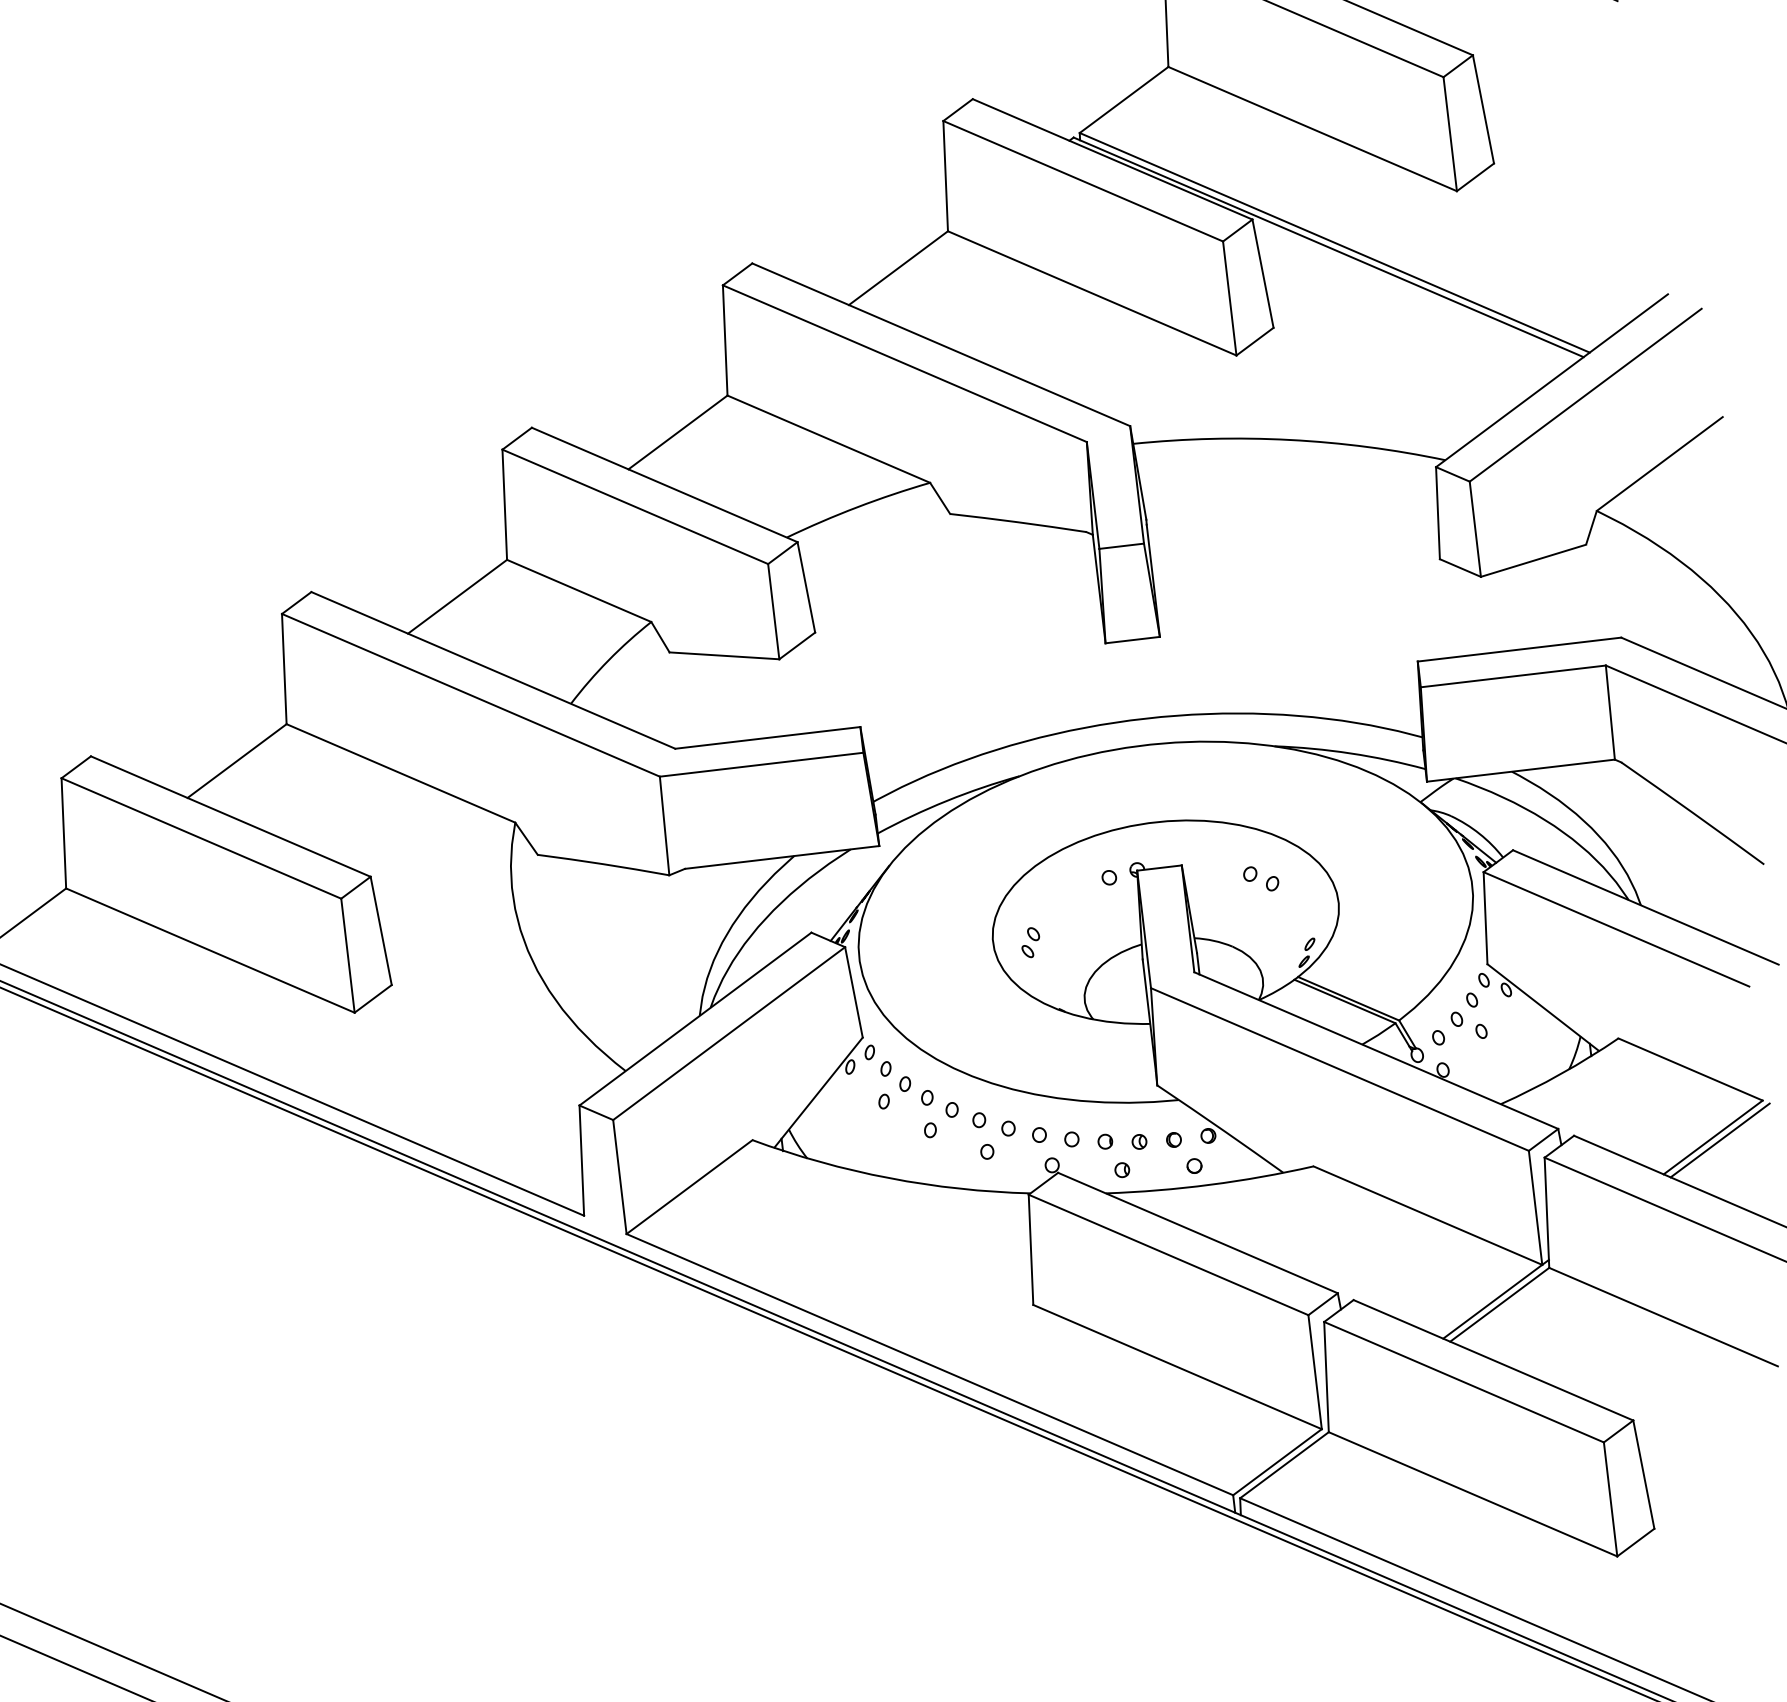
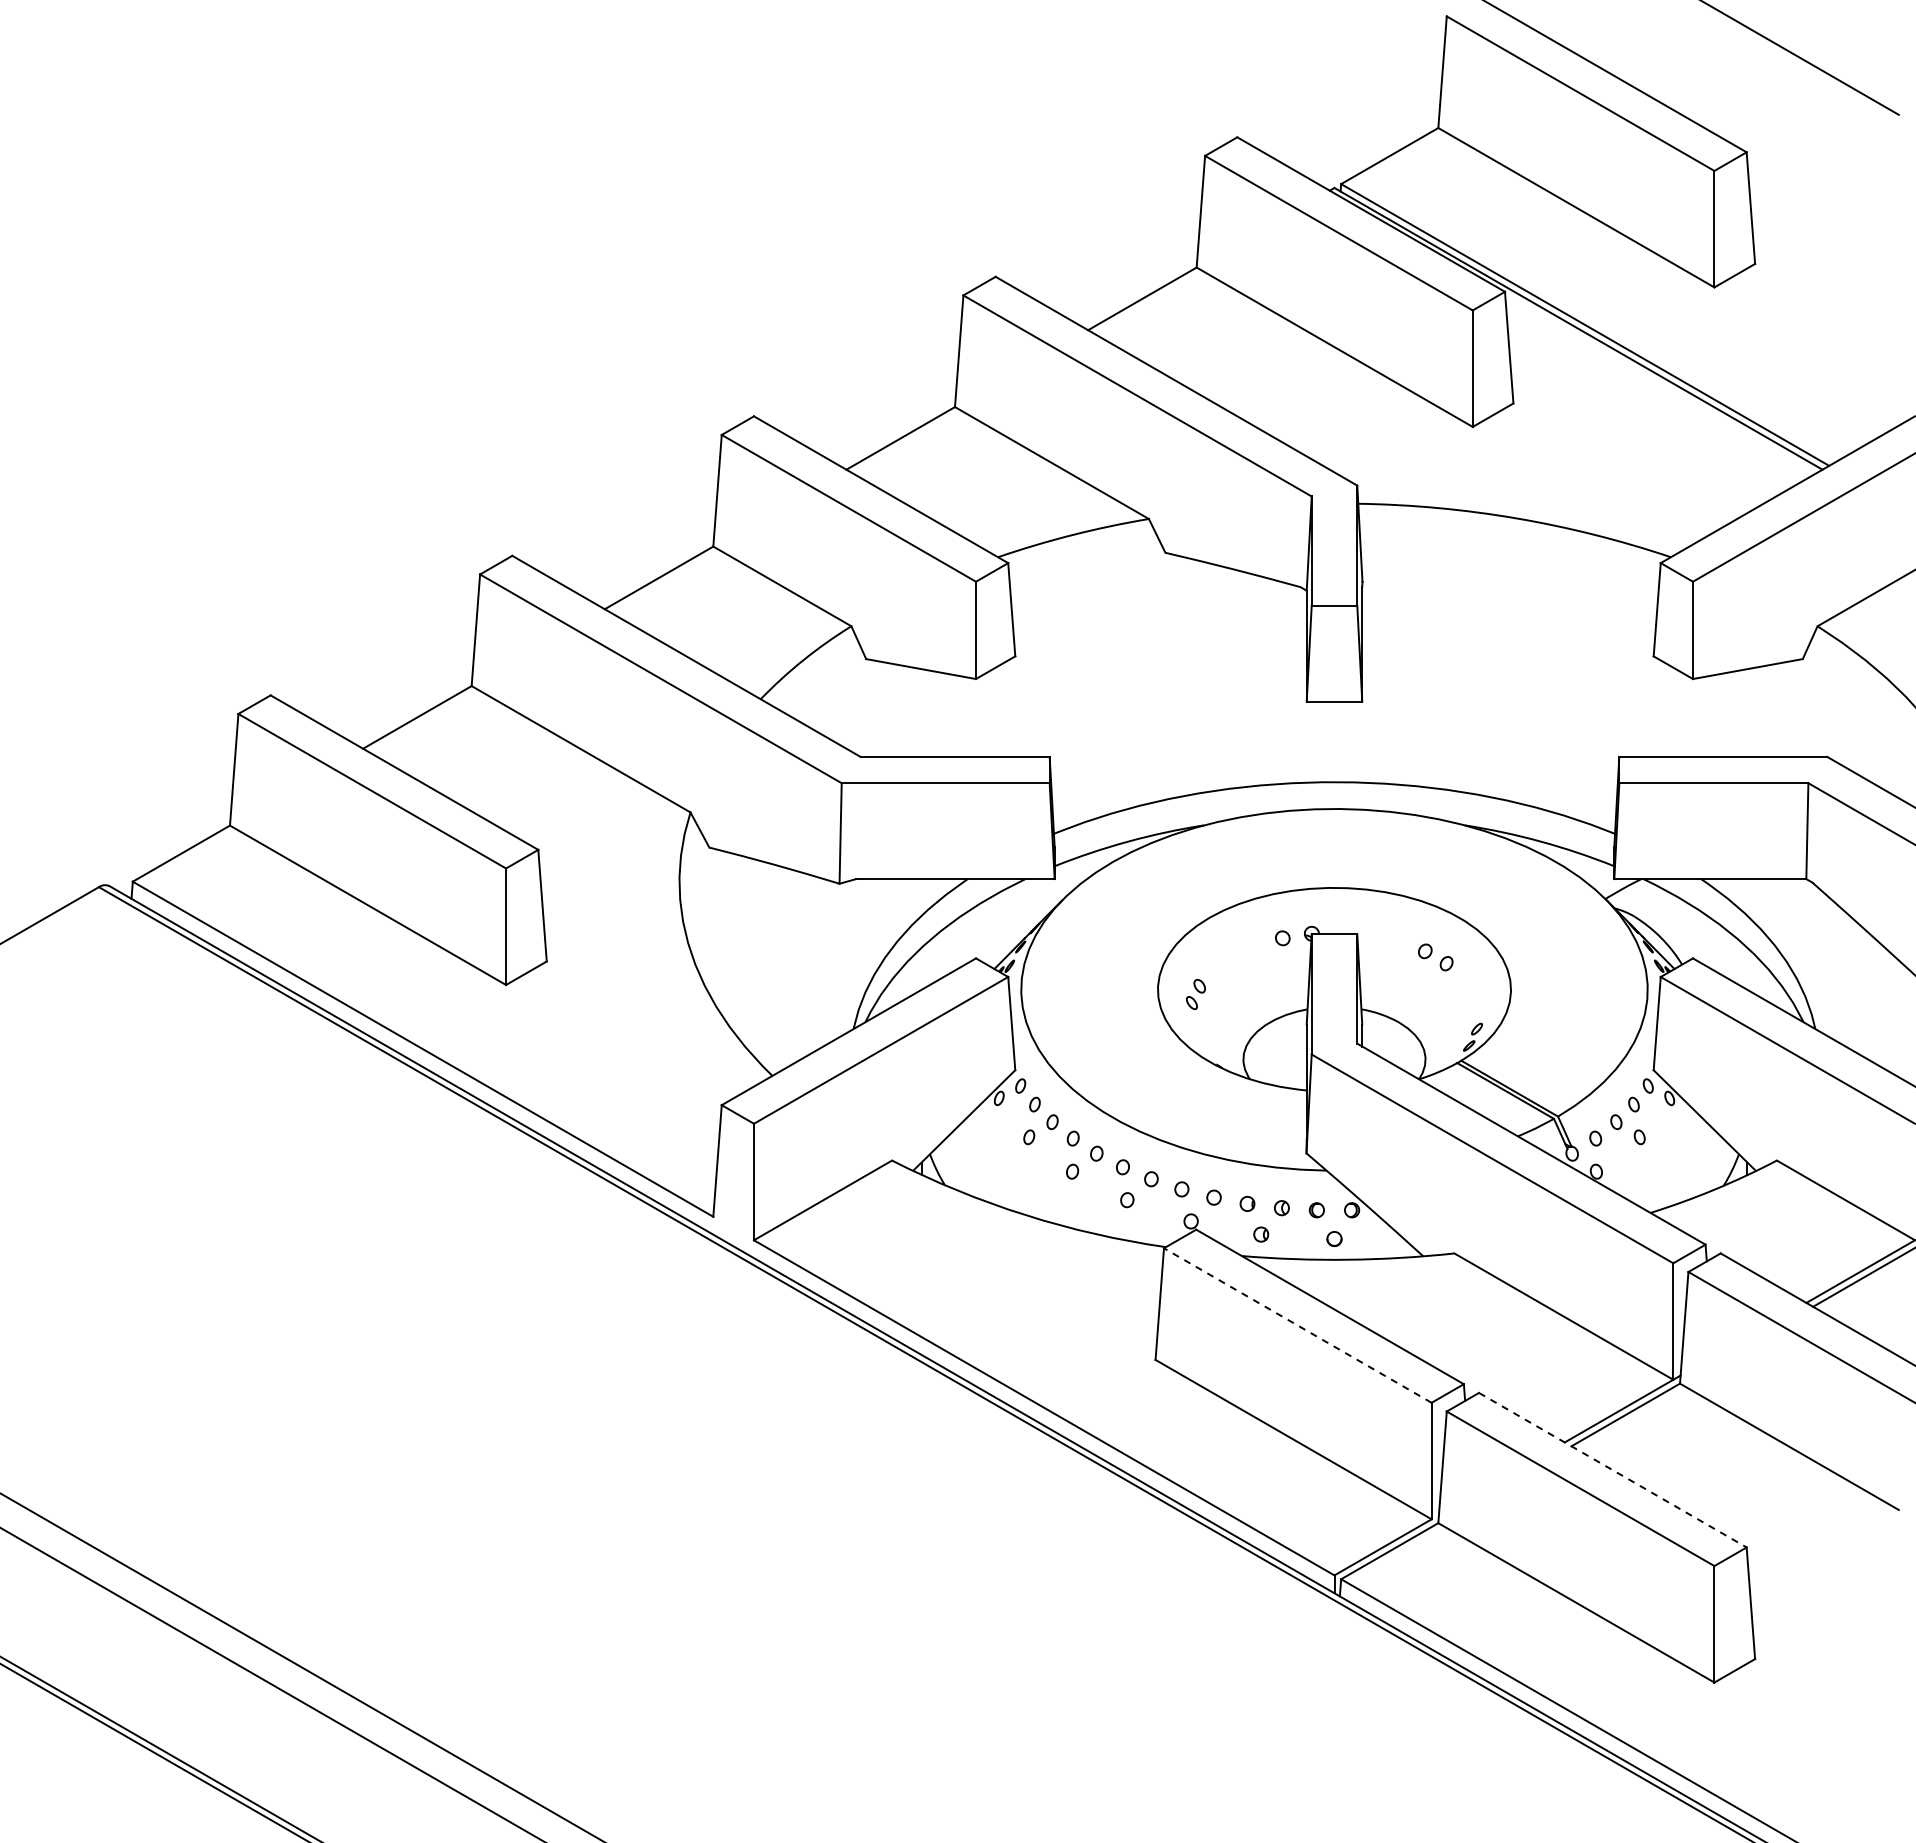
line: (1168, 1254) -> (1297, 1325), solid -> dashed
line: (1493, 1360) -> (1612, 1470), solid -> dashed

